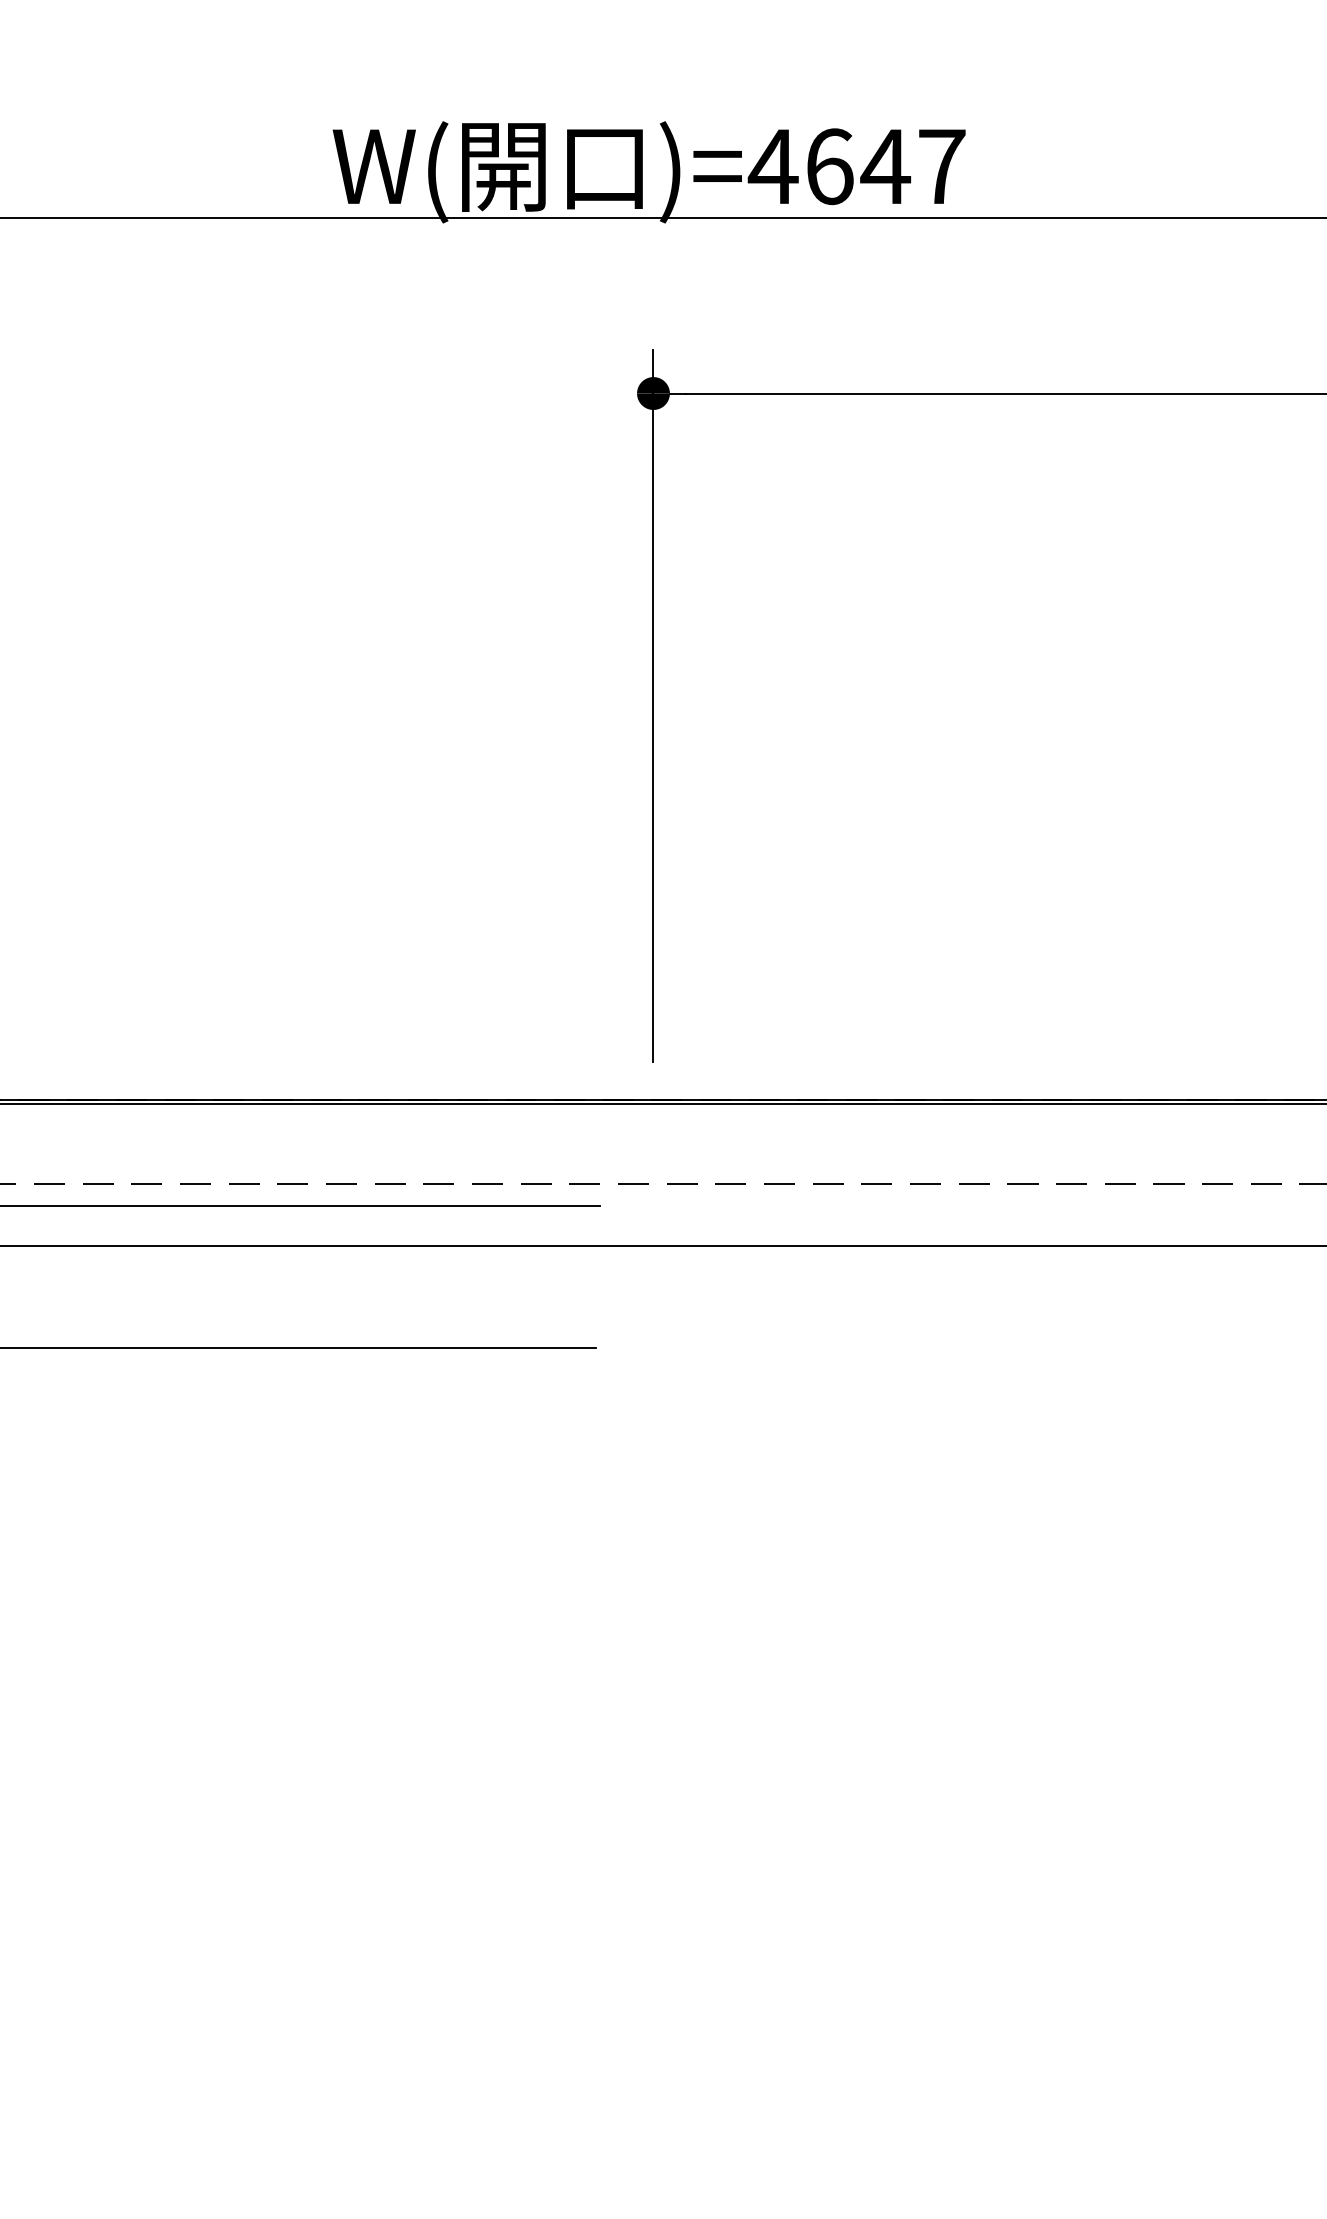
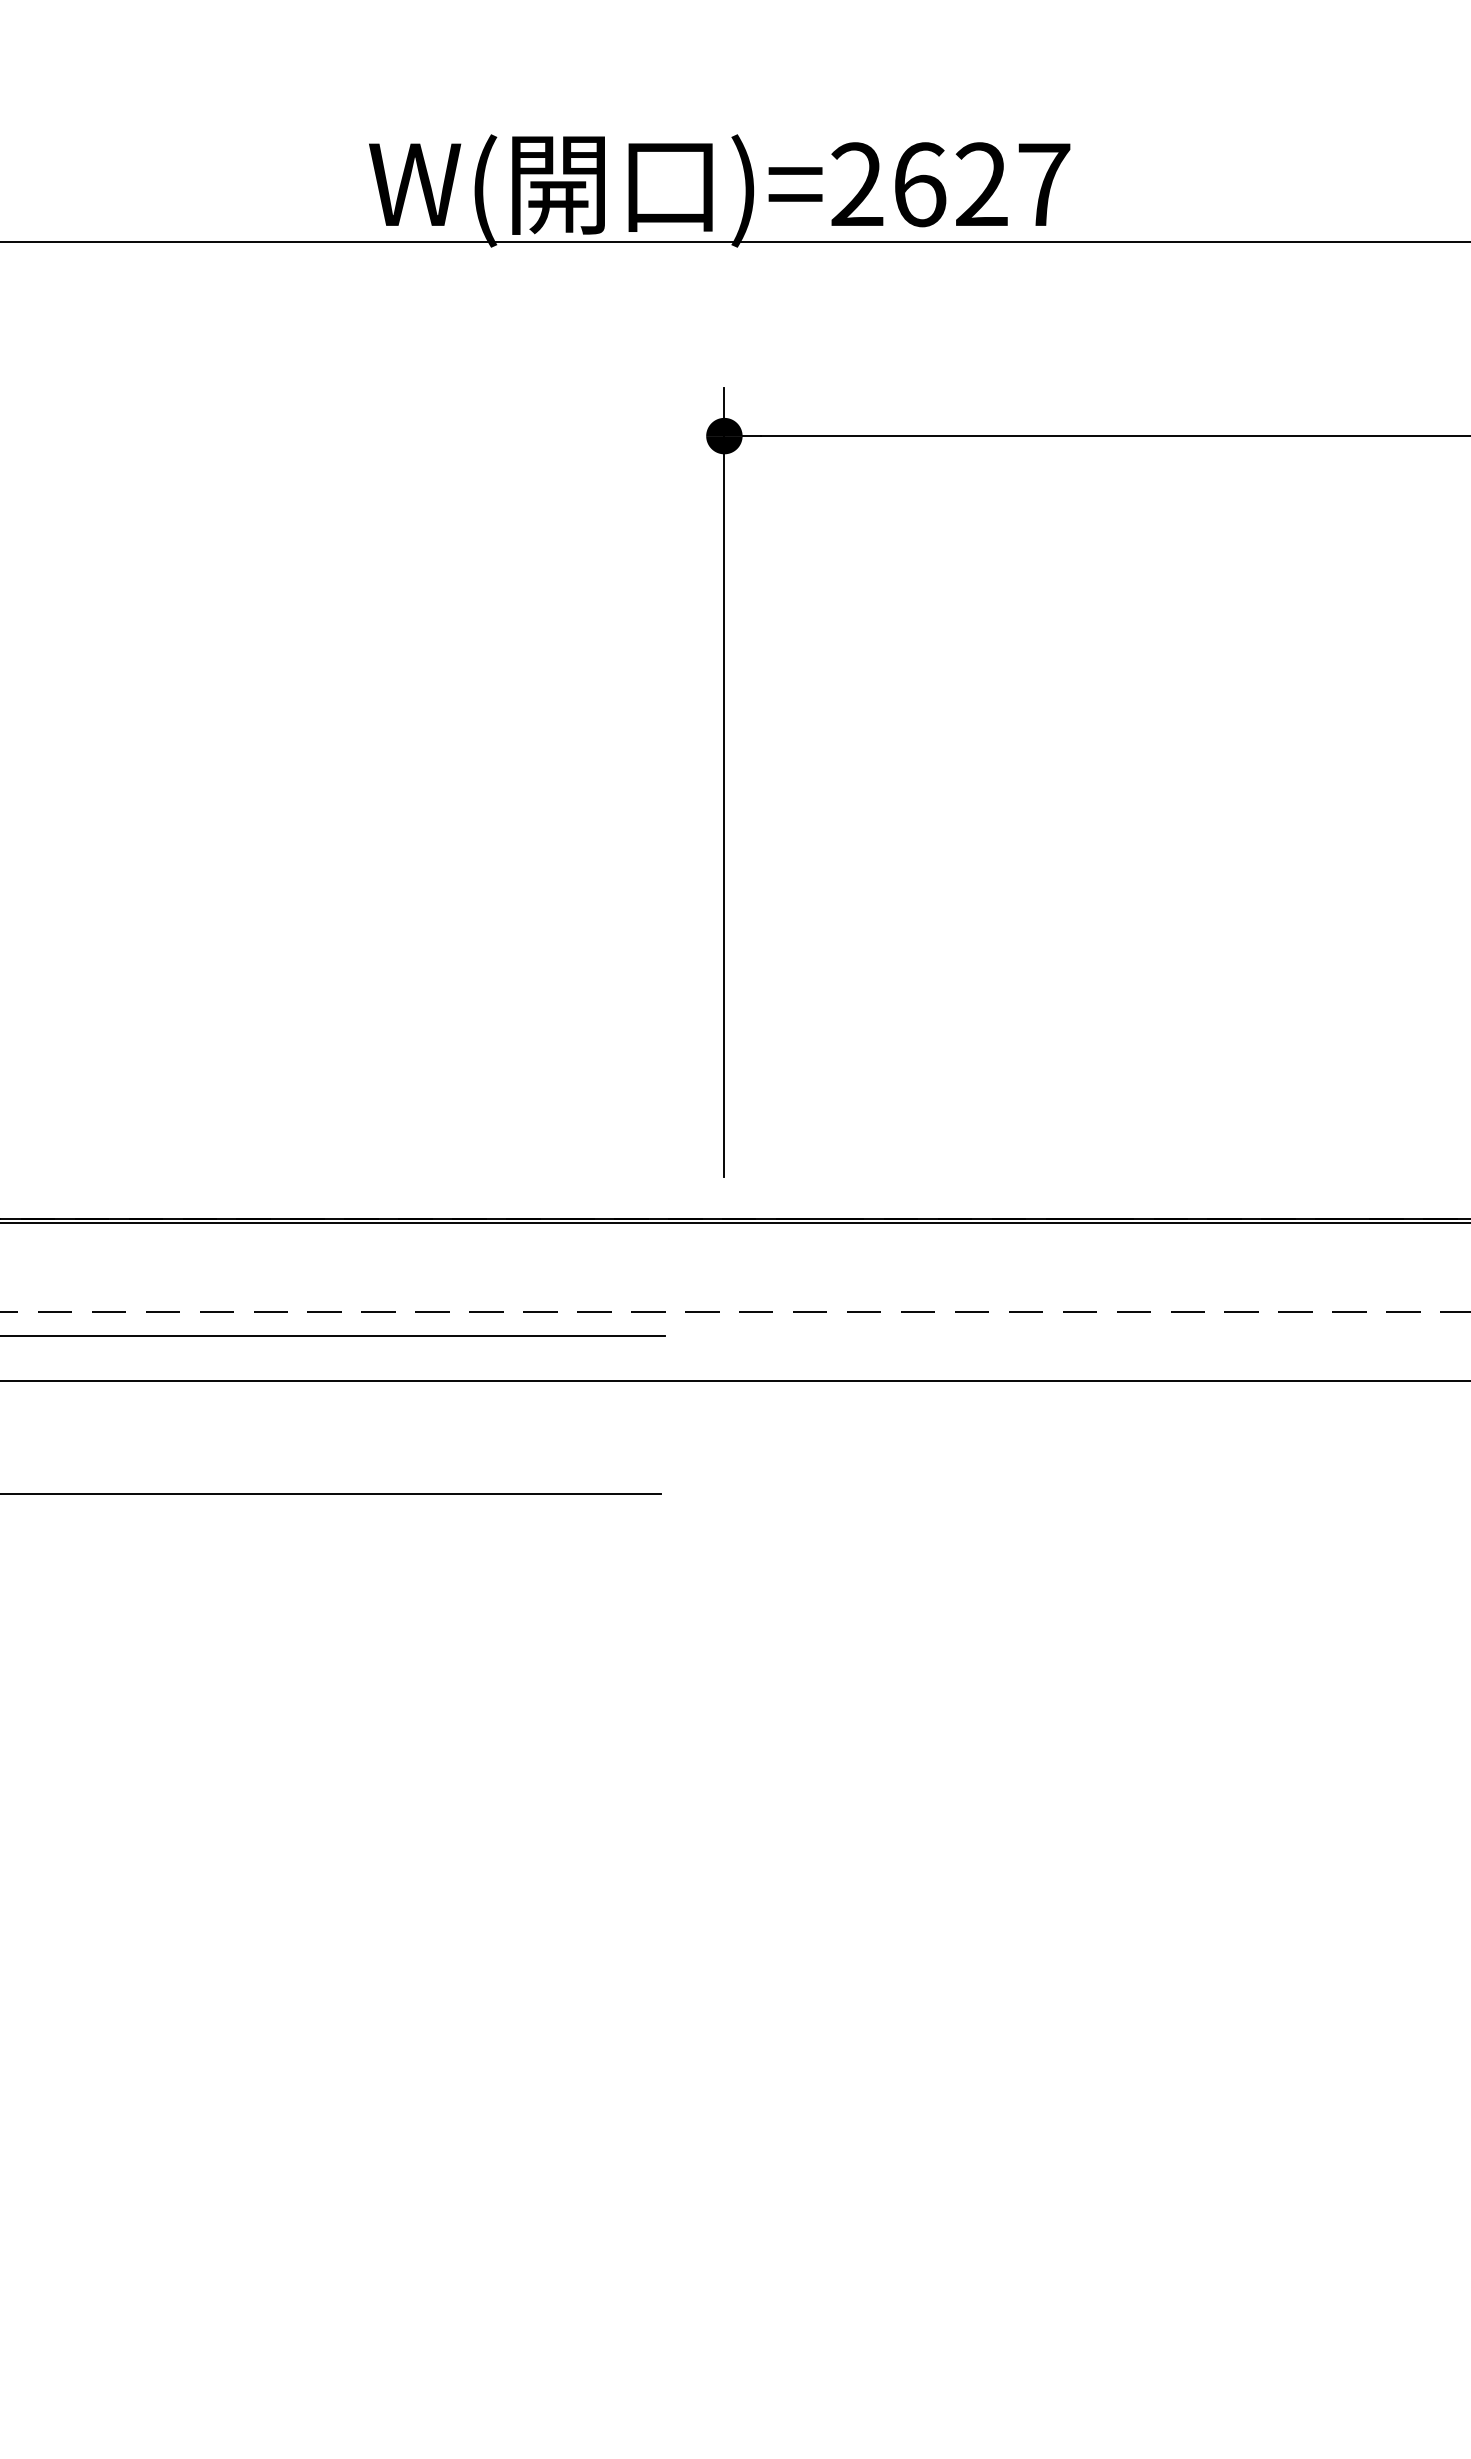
text: (829, 165) -> (919, 183), )=4647 -> )=2627

